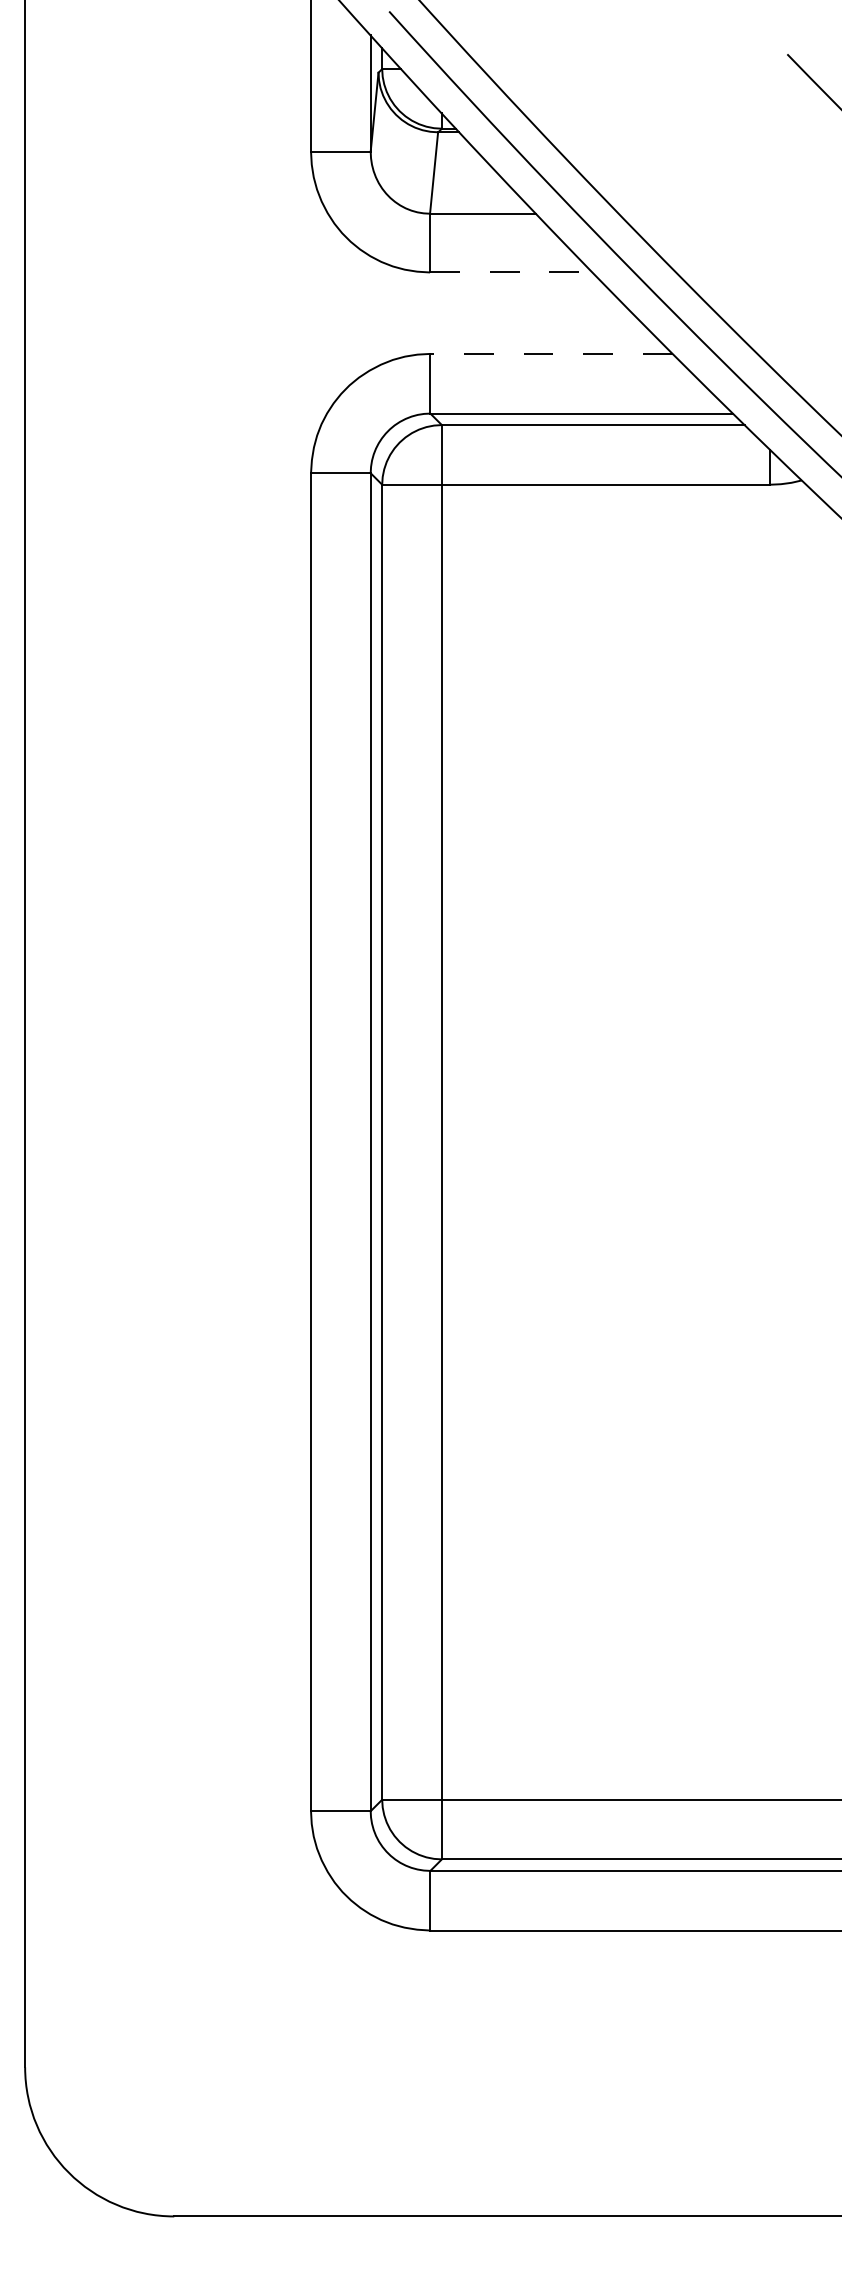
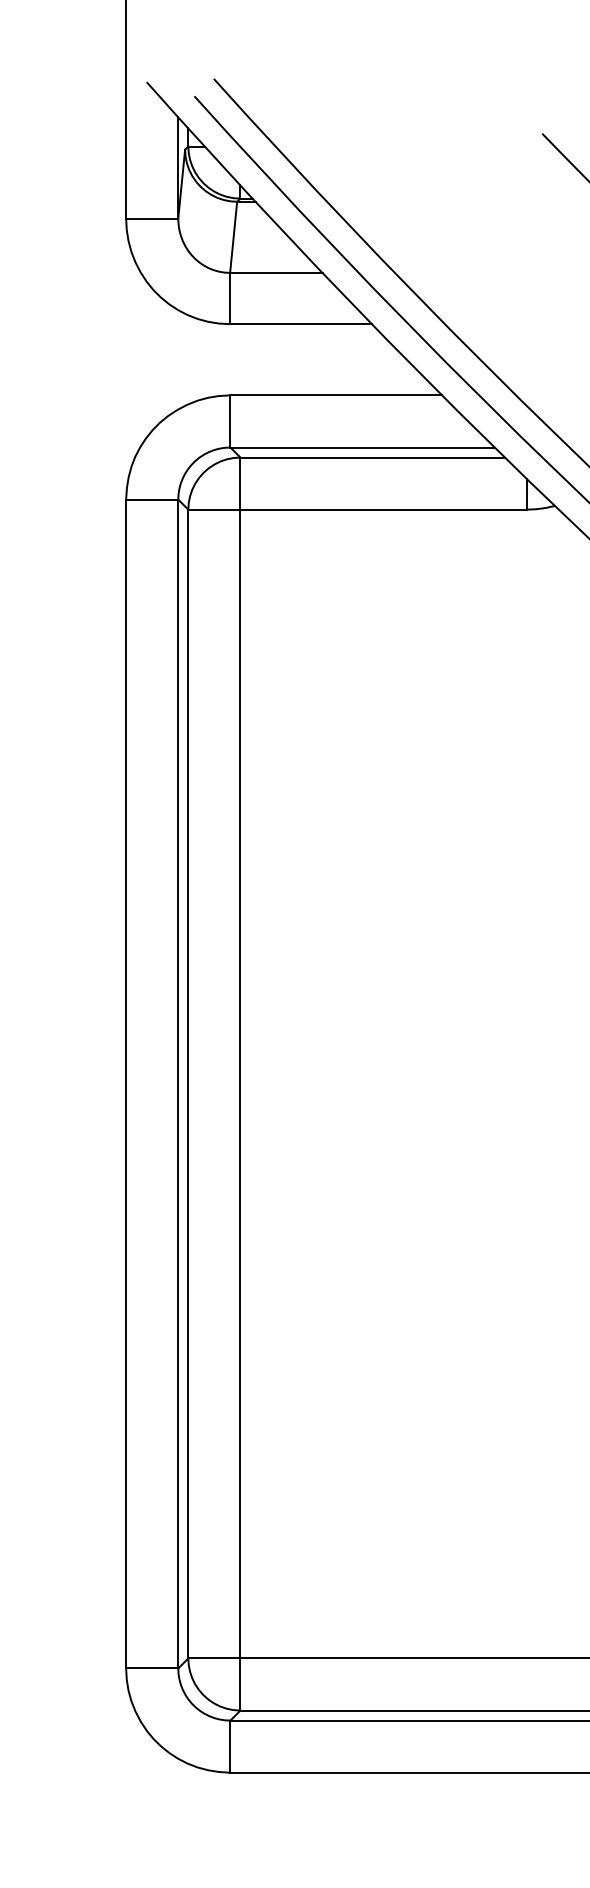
line: (511, 272) -> (301, 324), dashed -> solid
line: (551, 353) -> (336, 395), dashed -> solid

